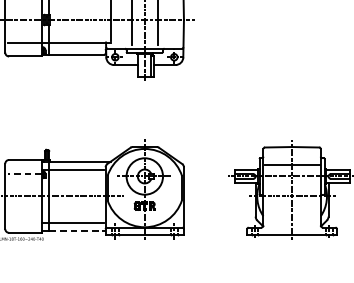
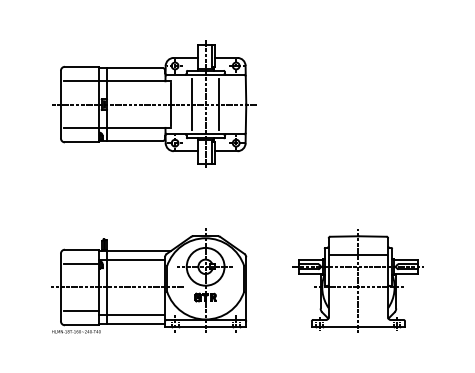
line: (25, 174) -> (81, 264), dashed -> solid
line: (25, 218) -> (81, 310), added
line: (78, 231) -> (136, 323), dashed -> solid

